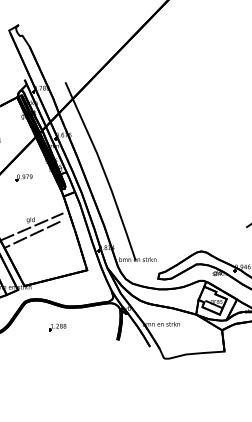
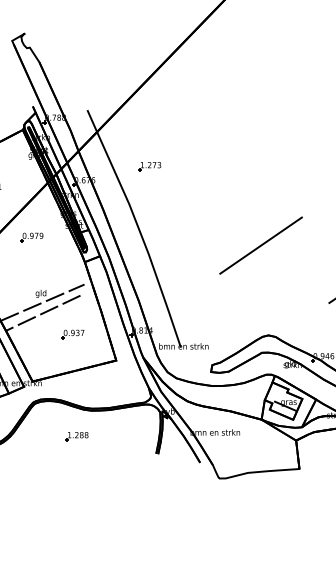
part: (111, 124) -> (148, 166), added
line: (195, 184) -> (260, 246), added
part: (54, 250) -> (72, 334), added

